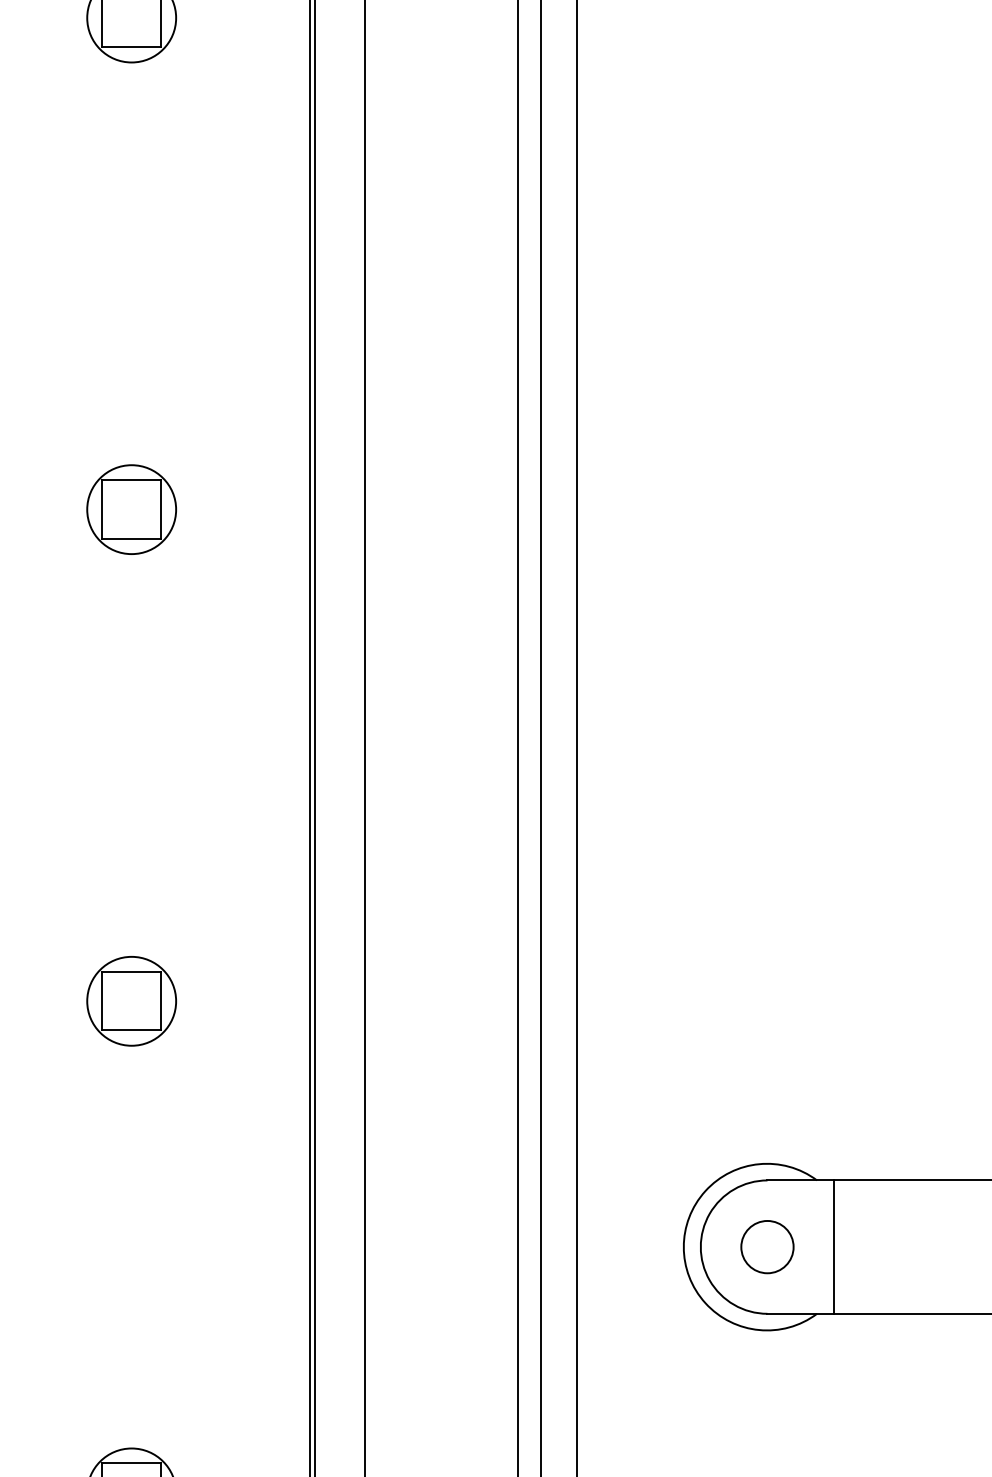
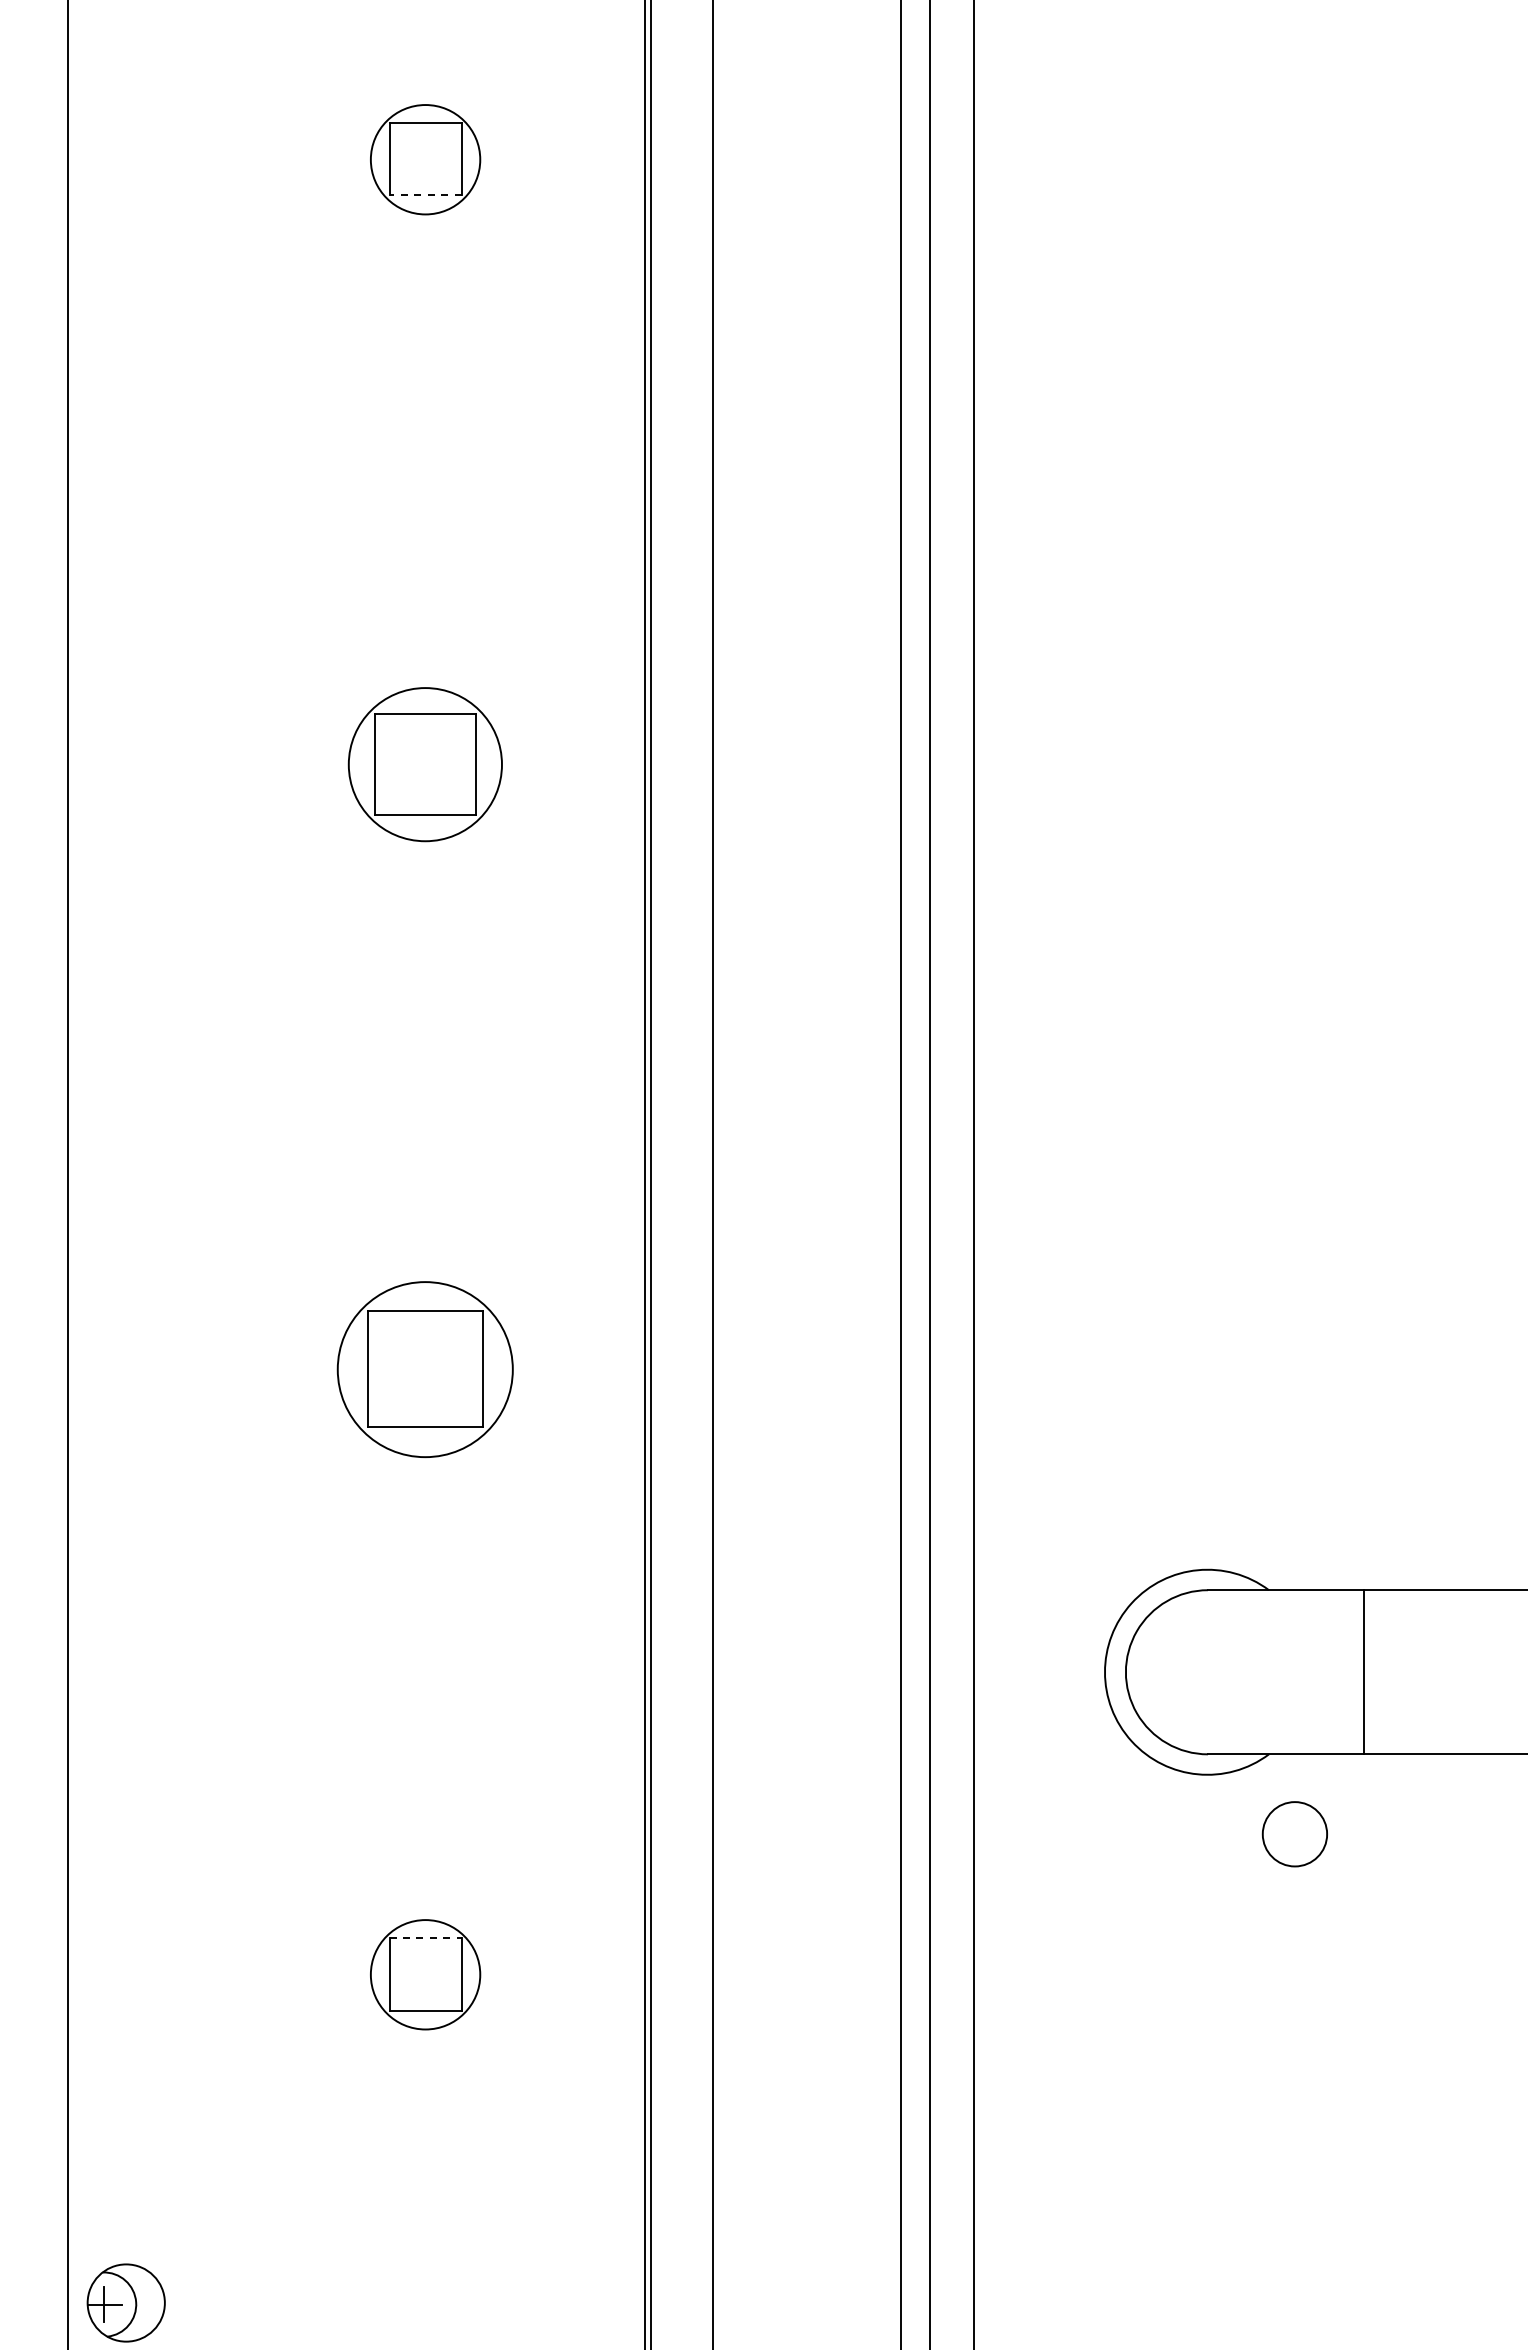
line: (131, 47) -> (425, 195), solid -> dashed
part: (131, 509) -> (425, 764), size x1.4
part: (131, 1001) -> (425, 1369), size x1.6
circle: (767, 1247) -> (1294, 1834), moved
line: (834, 1247) -> (1364, 1672), moved
line: (132, 1463) -> (426, 1938), solid -> dashed

